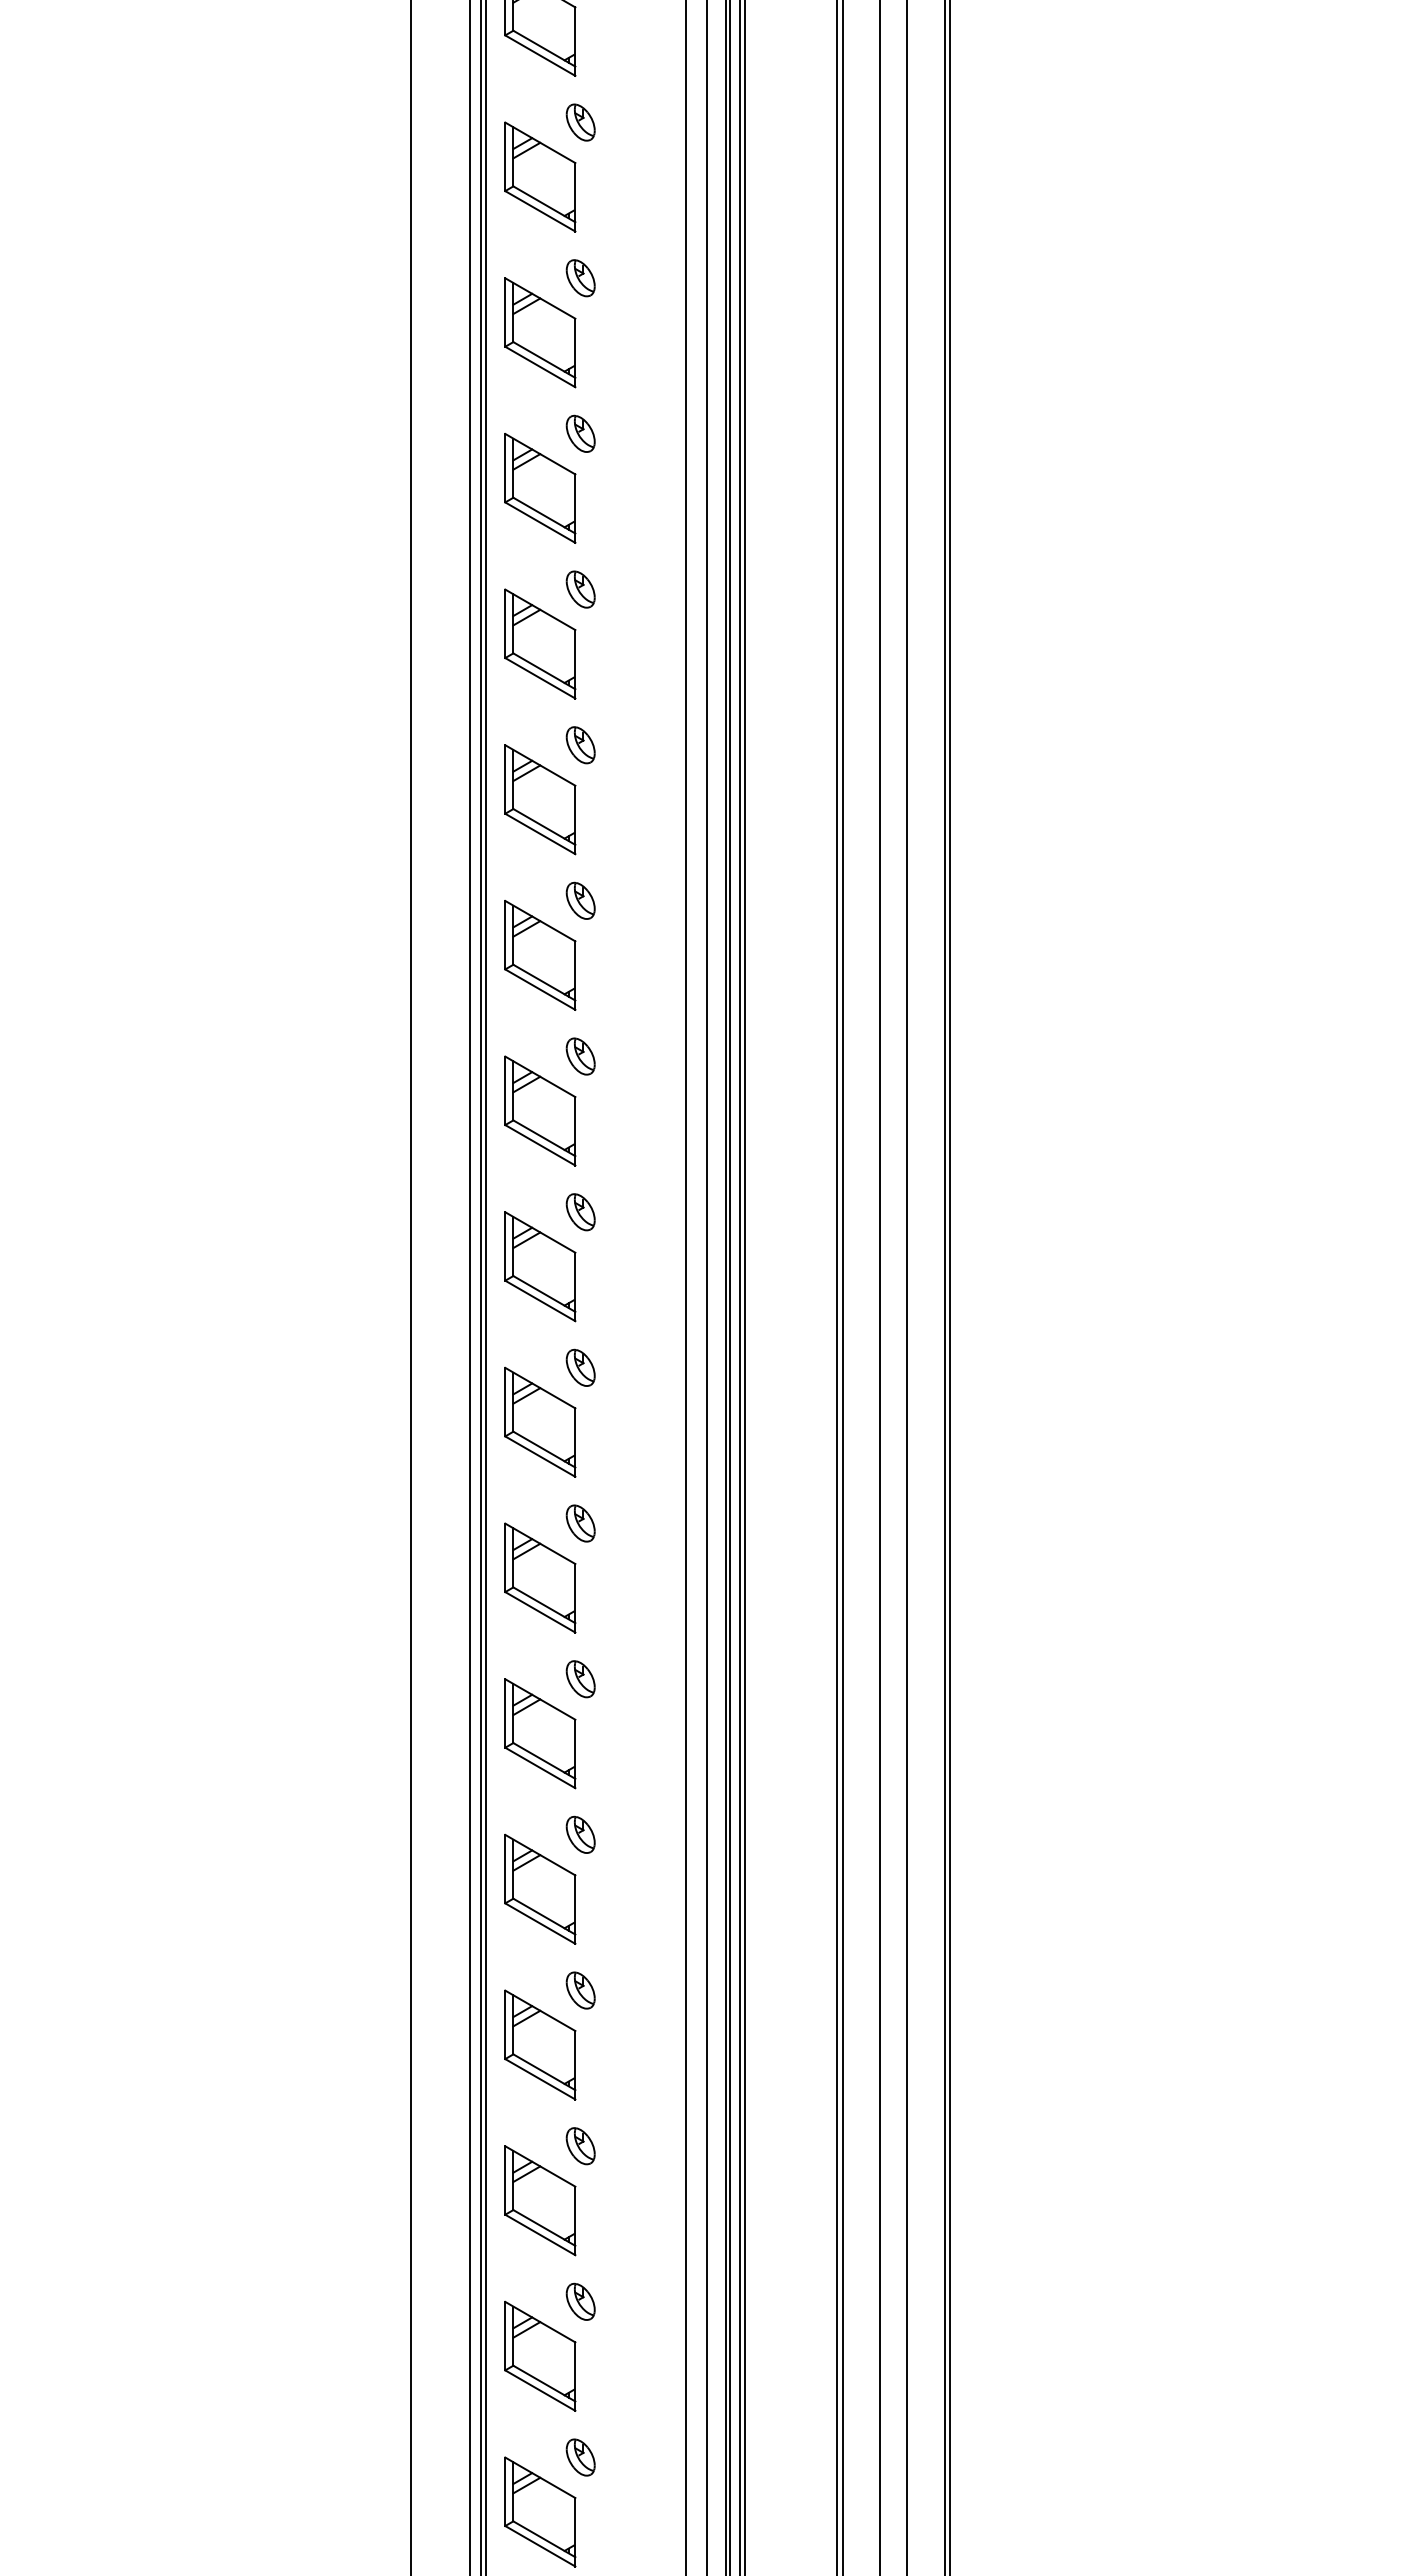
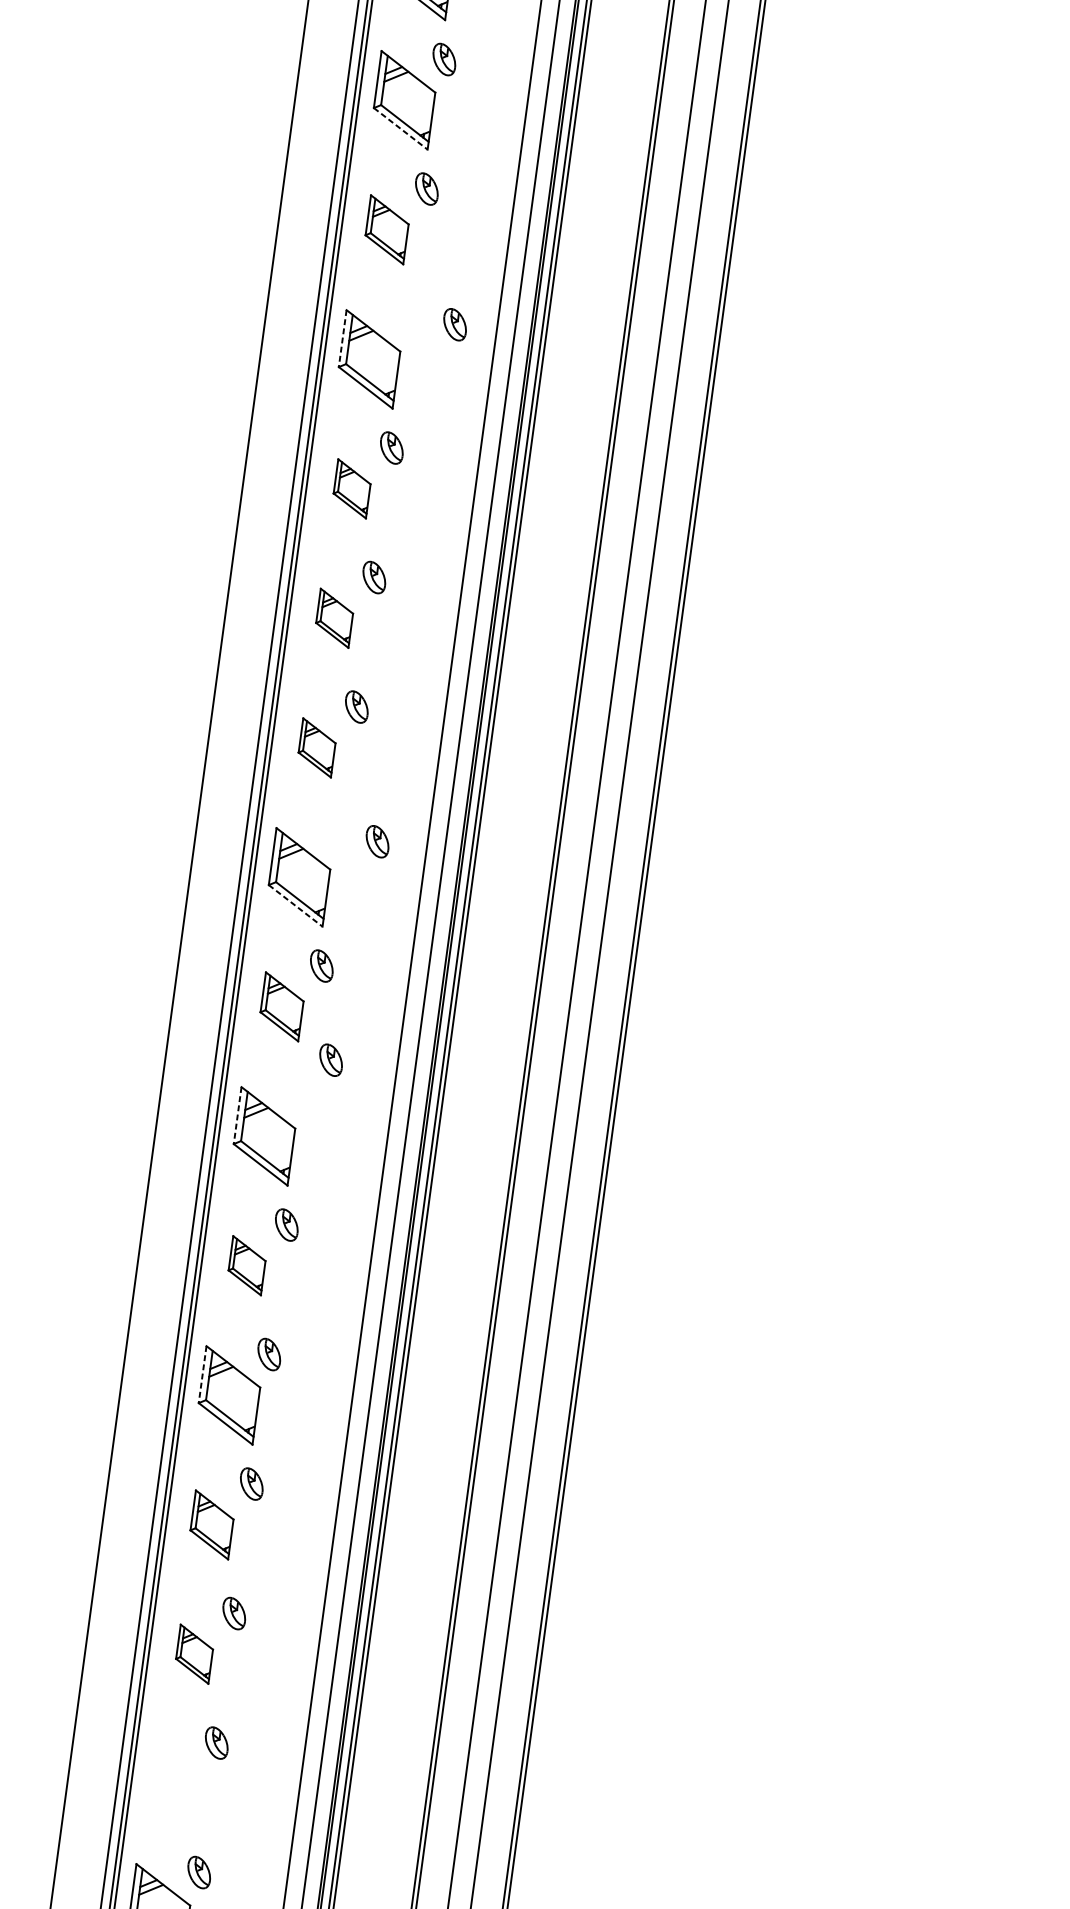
line: (540, 55) -> (400, 128), solid -> dashed
part: (540, 176) -> (387, 229), size x0.7
part: (580, 278) -> (454, 324), moved
line: (505, 313) -> (342, 339), solid -> dashed
part: (540, 488) -> (352, 488), size x0.6
part: (540, 643) -> (334, 617), size x0.6
part: (540, 799) -> (317, 747), size x0.6
part: (580, 900) -> (377, 841), moved
line: (540, 989) -> (295, 905), solid -> dashed
part: (540, 1110) -> (282, 1006), size x0.7
part: (580, 1212) -> (330, 1060), moved
line: (505, 1246) -> (237, 1115), solid -> dashed
part: (540, 1421) -> (247, 1265), size x0.6
line: (505, 1558) -> (202, 1375), solid -> dashed
part: (540, 1733) -> (212, 1524), size x0.7
part: (540, 1888) -> (194, 1653), size x0.6
part: (540, 2044) -> (177, 1783), removed

